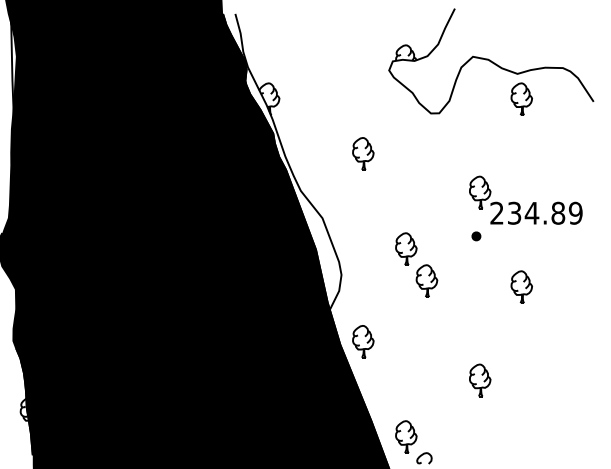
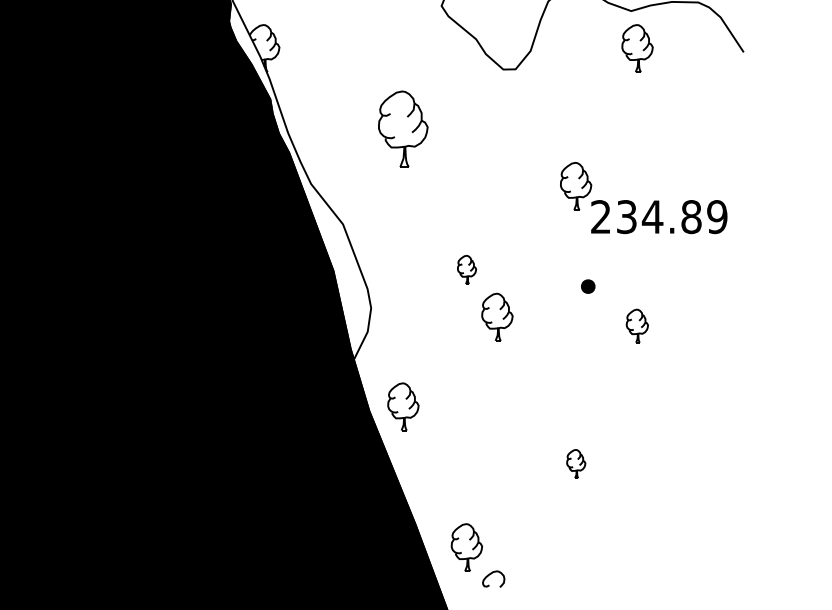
part: (363, 153) -> (403, 128), size x1.6
part: (476, 236) -> (588, 286), moved
part: (406, 248) -> (467, 269), size x0.6
part: (521, 286) -> (637, 325), size x0.7
part: (480, 380) -> (576, 464), size x0.6

